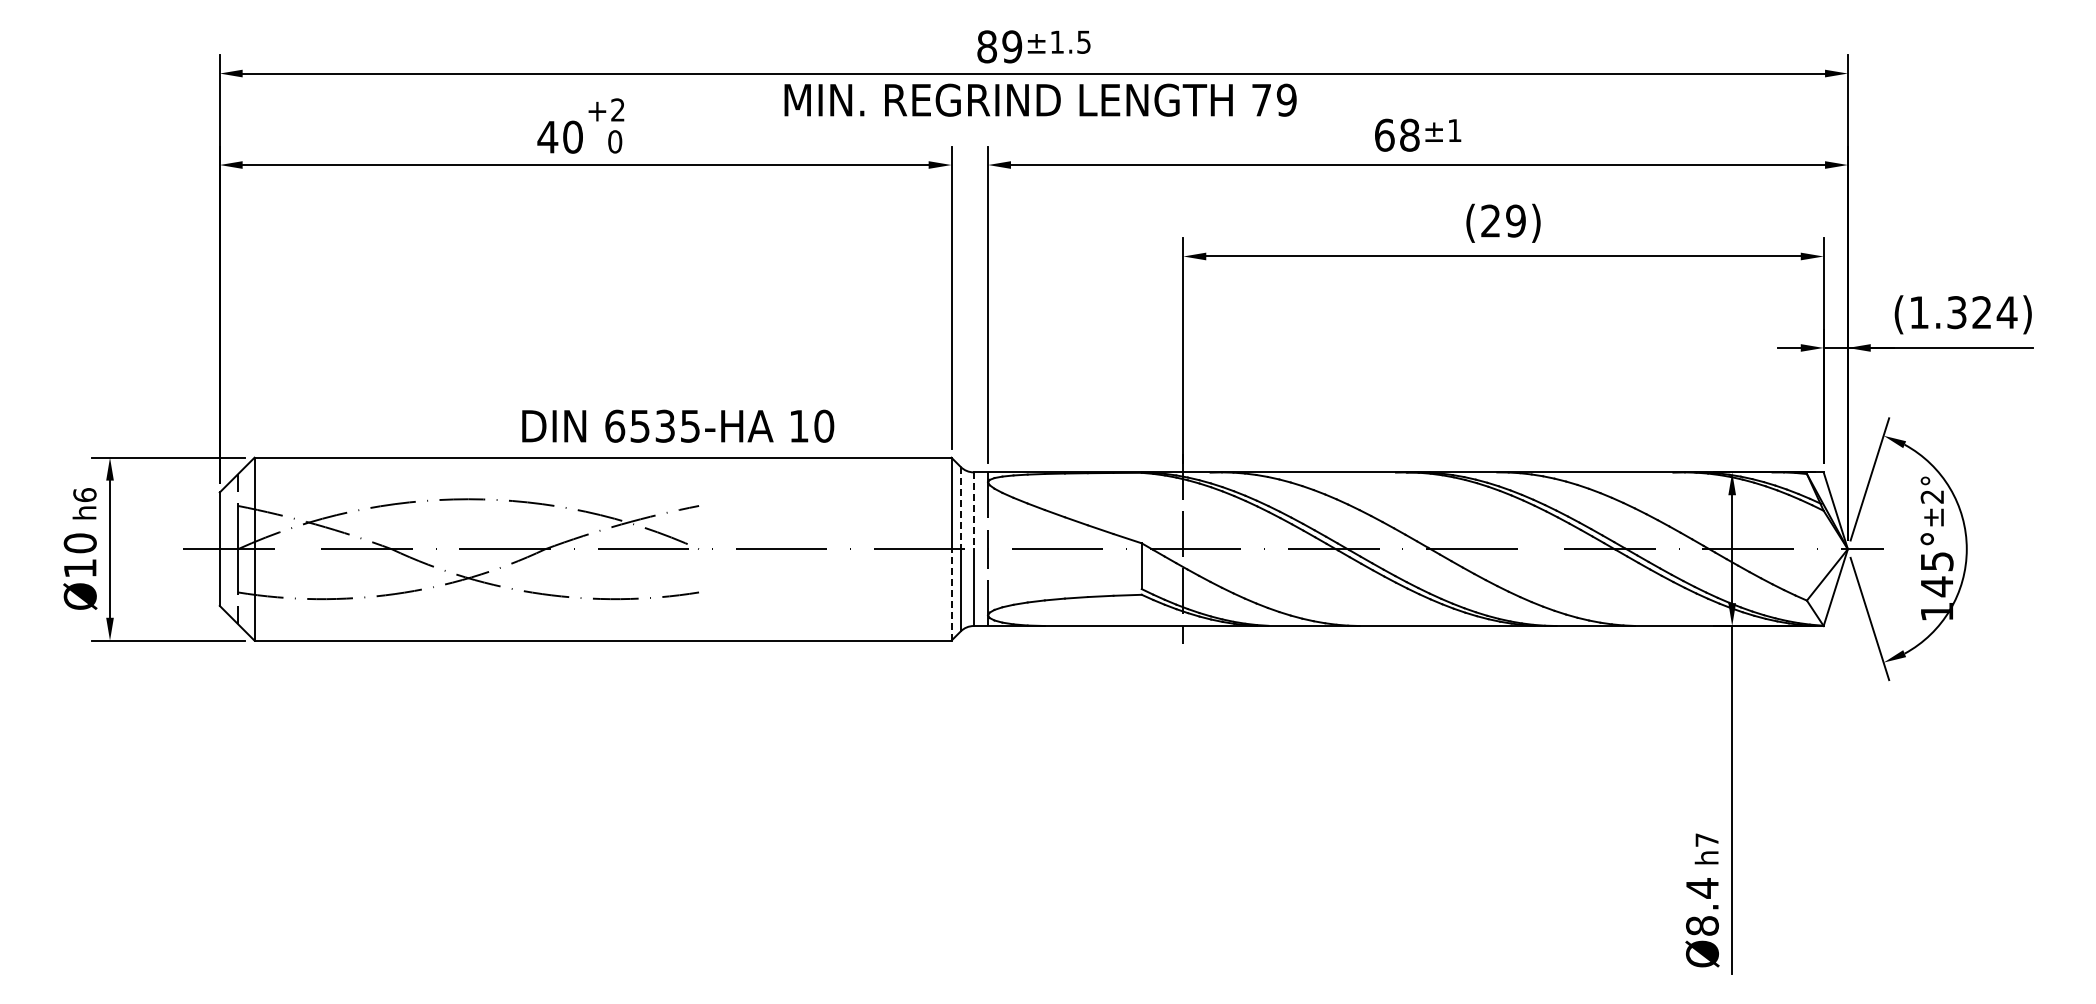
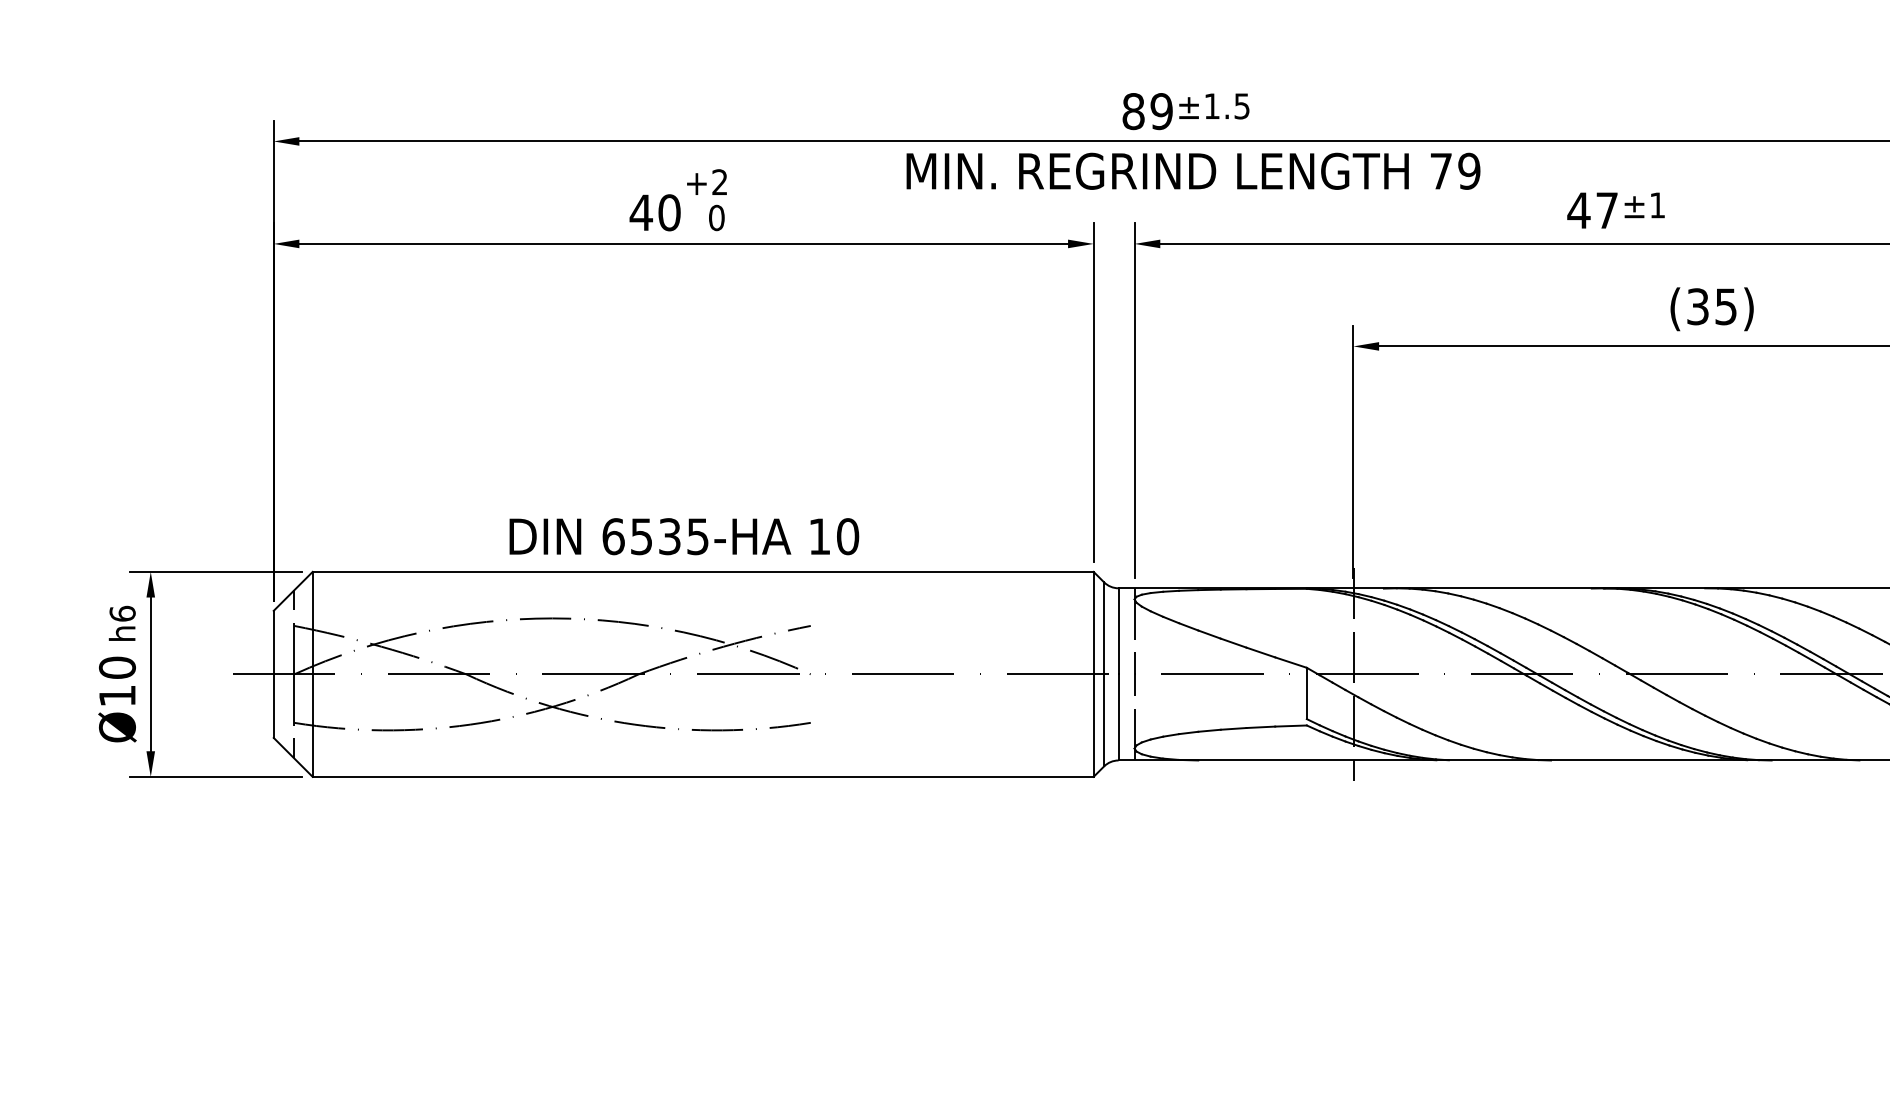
text: (1396, 134) -> (1592, 209), 68 -> 47
text: (1503, 220) -> (1712, 306), (29) -> (35)
text: (678, 425) -> (684, 535), moved
line: (960, 508) -> (1103, 628), dashed -> solid
line: (973, 511) -> (1118, 632), dashed -> solid
line: (951, 594) -> (1093, 725), dashed -> solid

